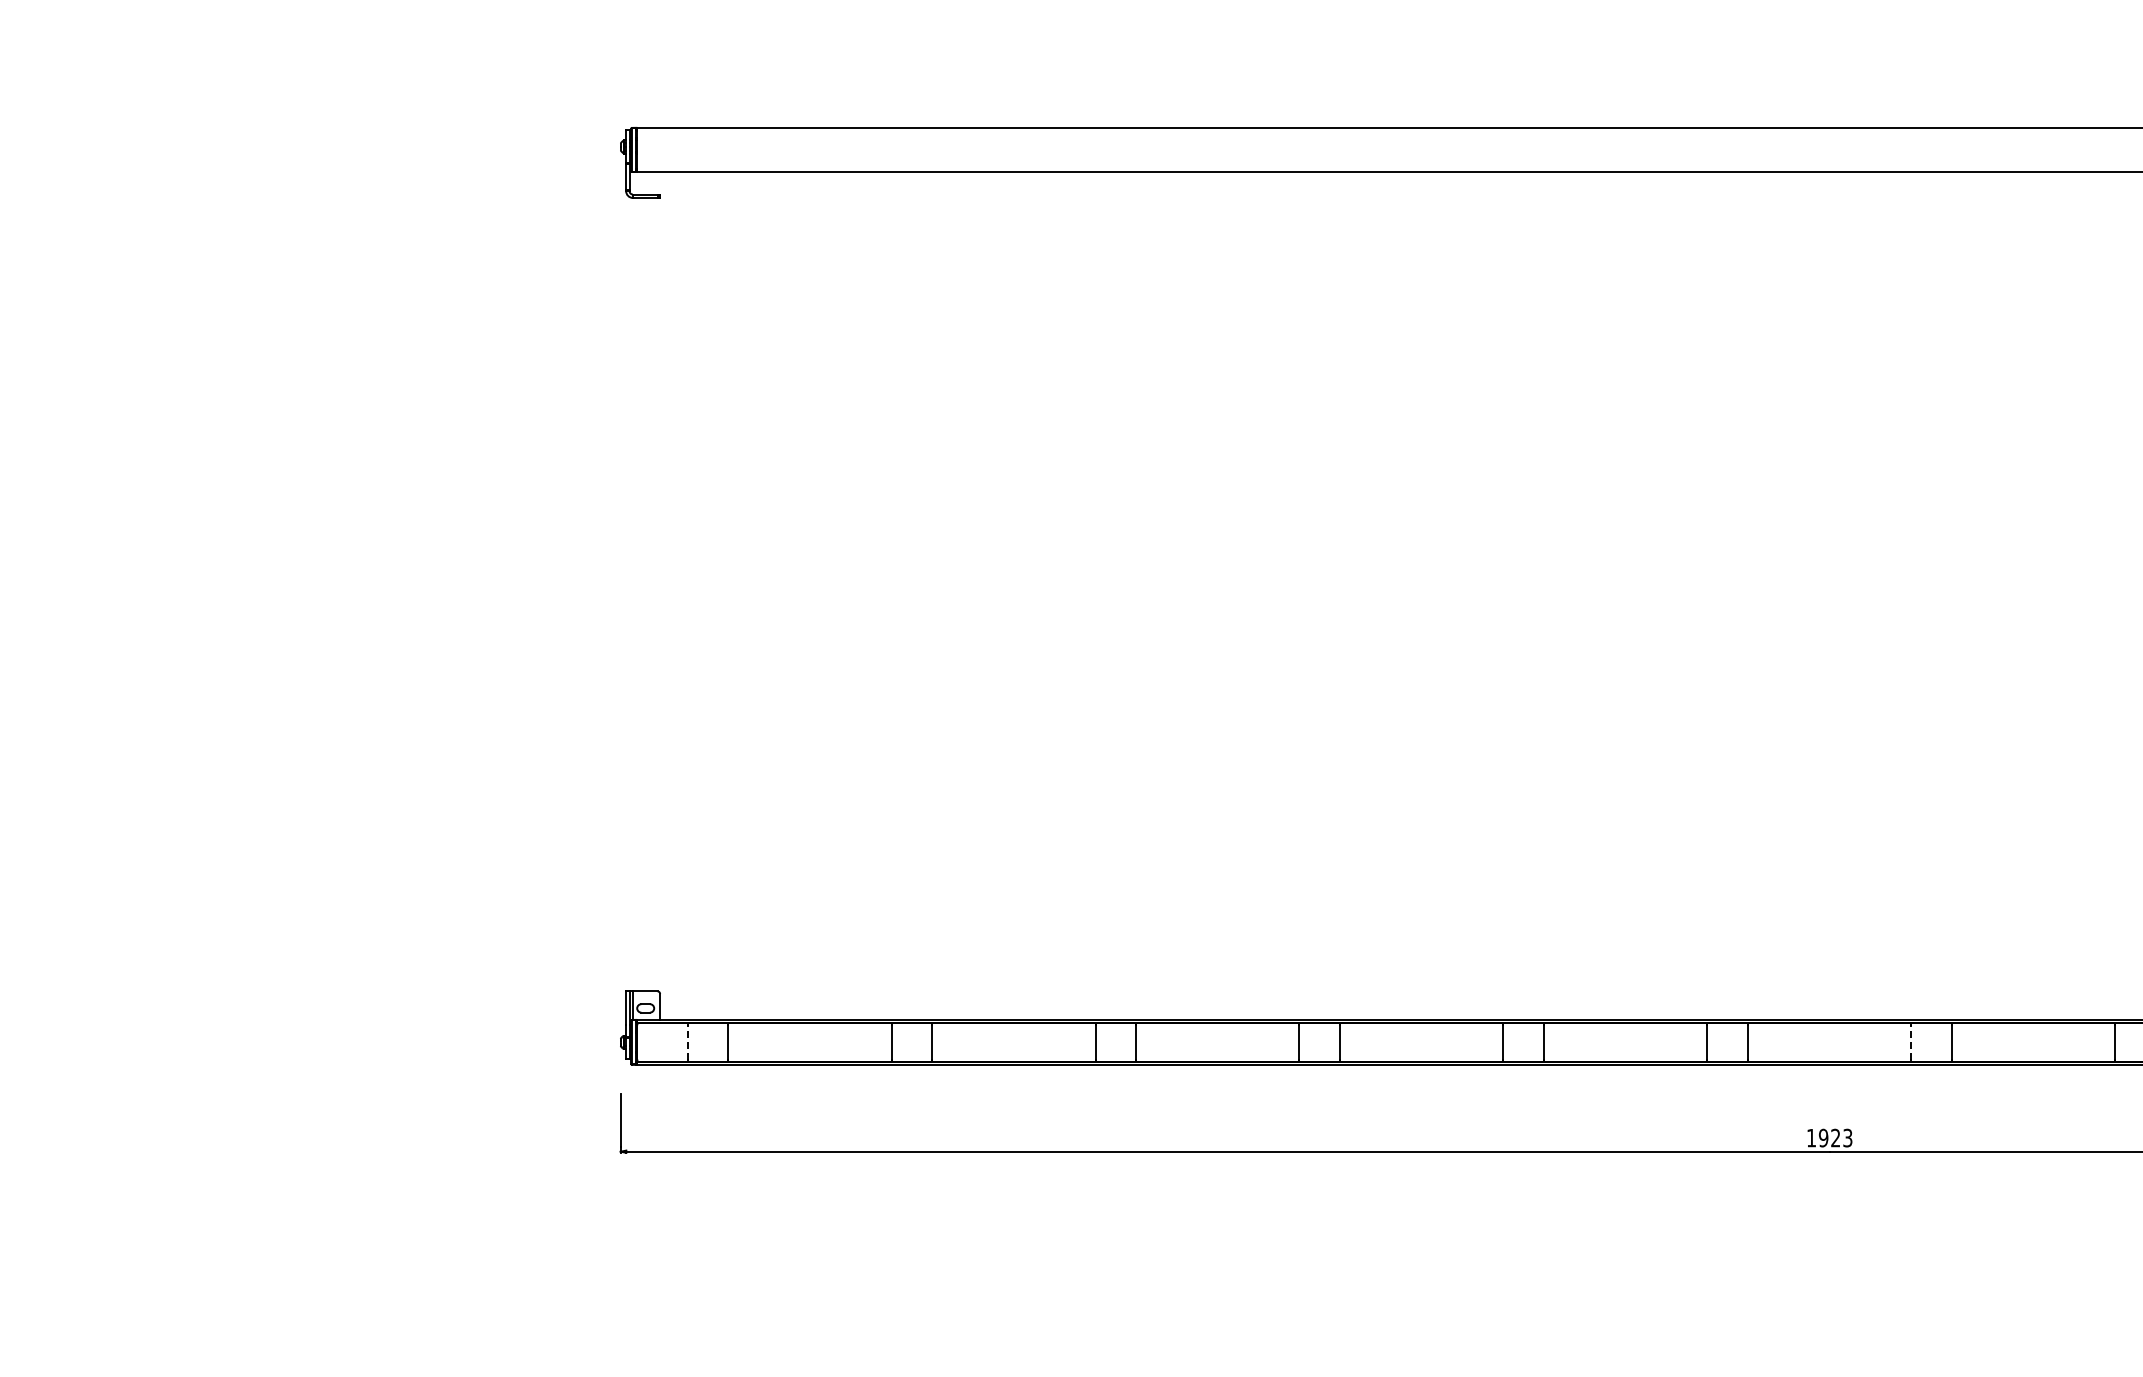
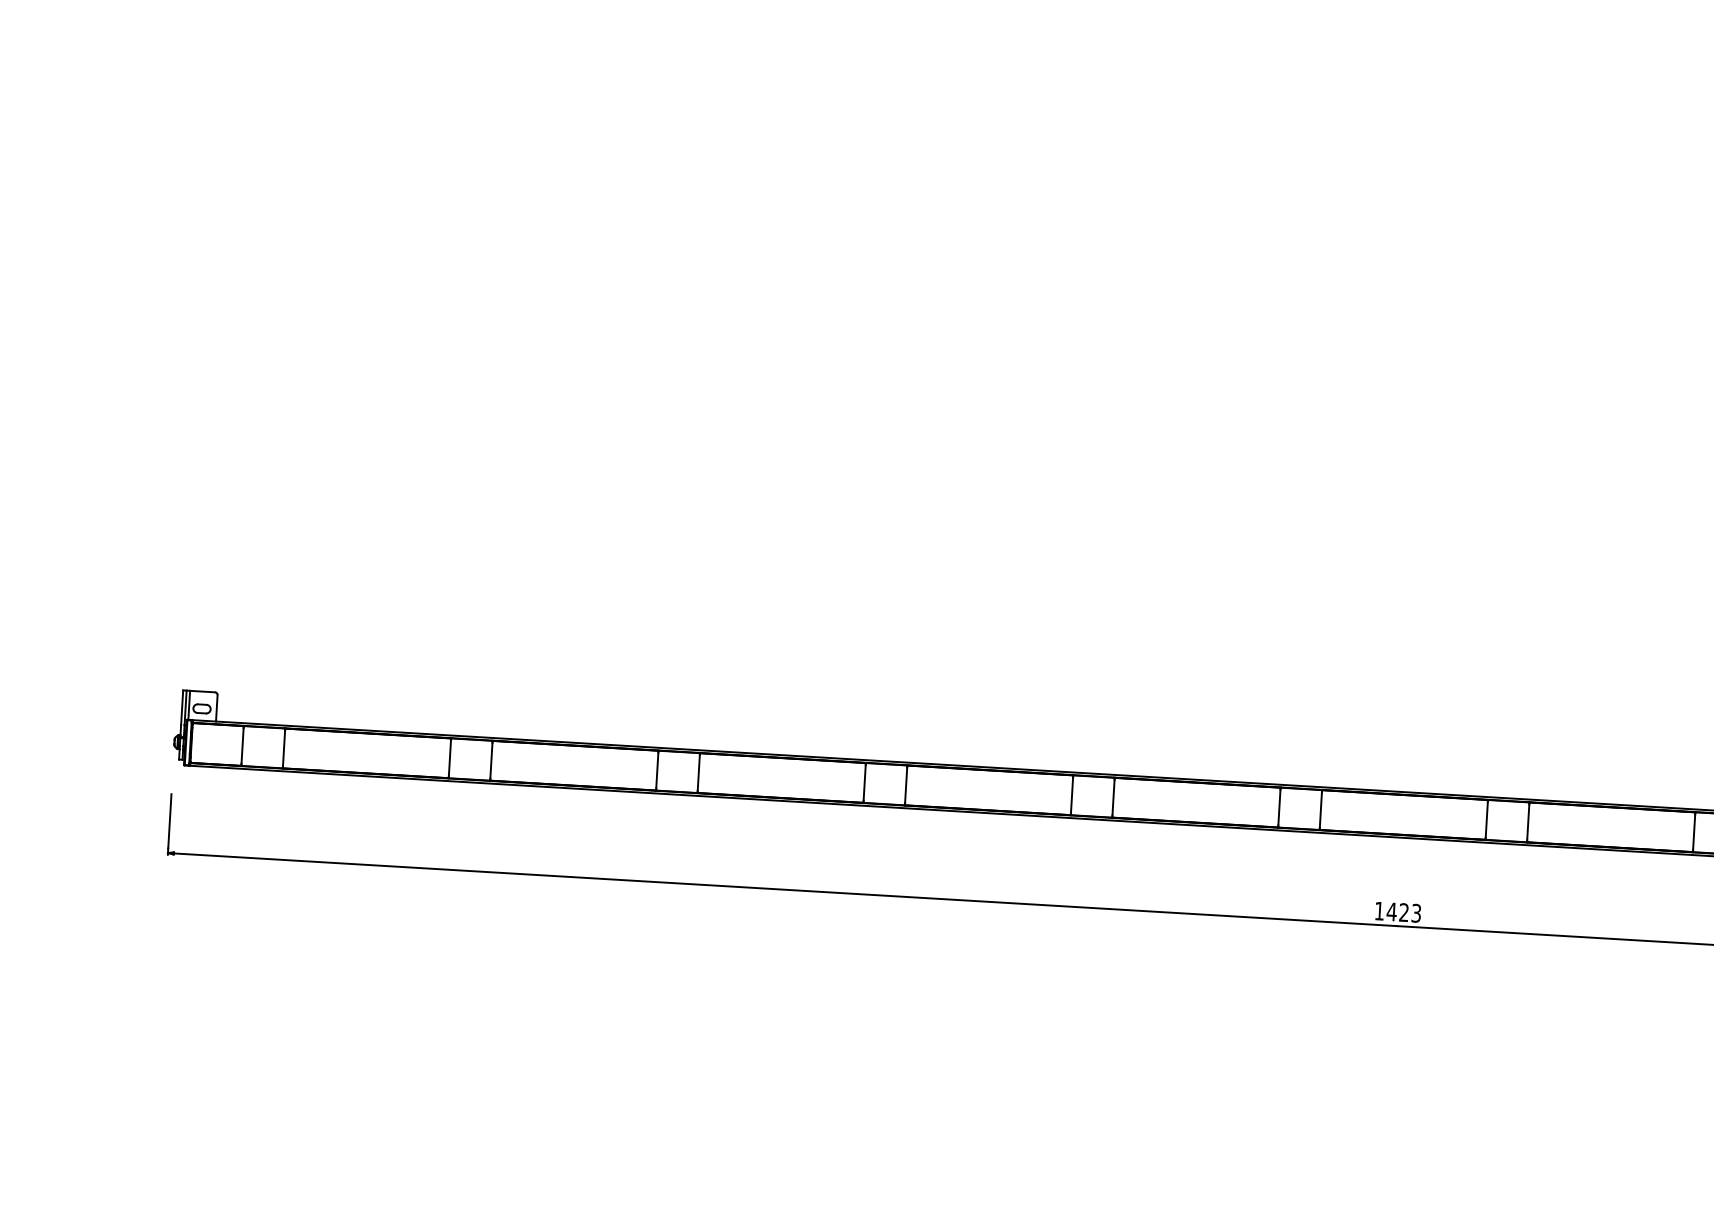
line: (687, 1042) -> (242, 746), dashed -> solid
line: (1911, 1042) -> (1486, 820), dashed -> solid
text: (1823, 1137) -> (1391, 911), 1923 -> 1423

